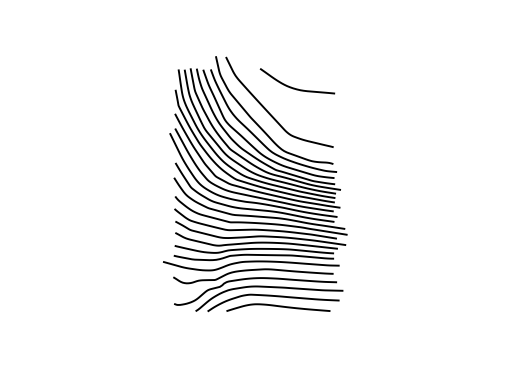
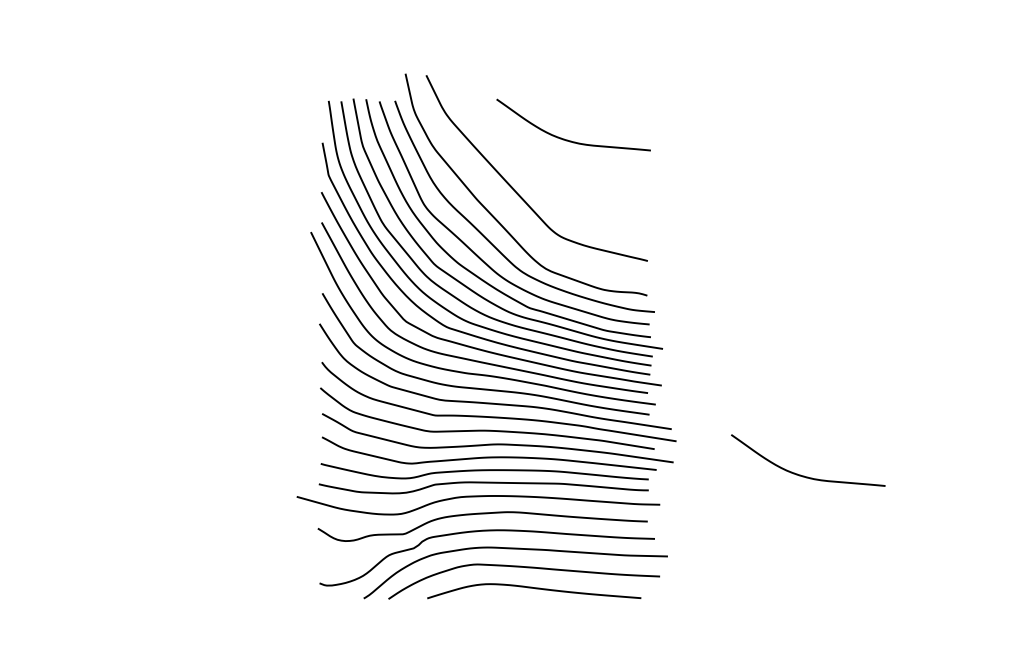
curve: (408, 250) -> (801, 473), added

